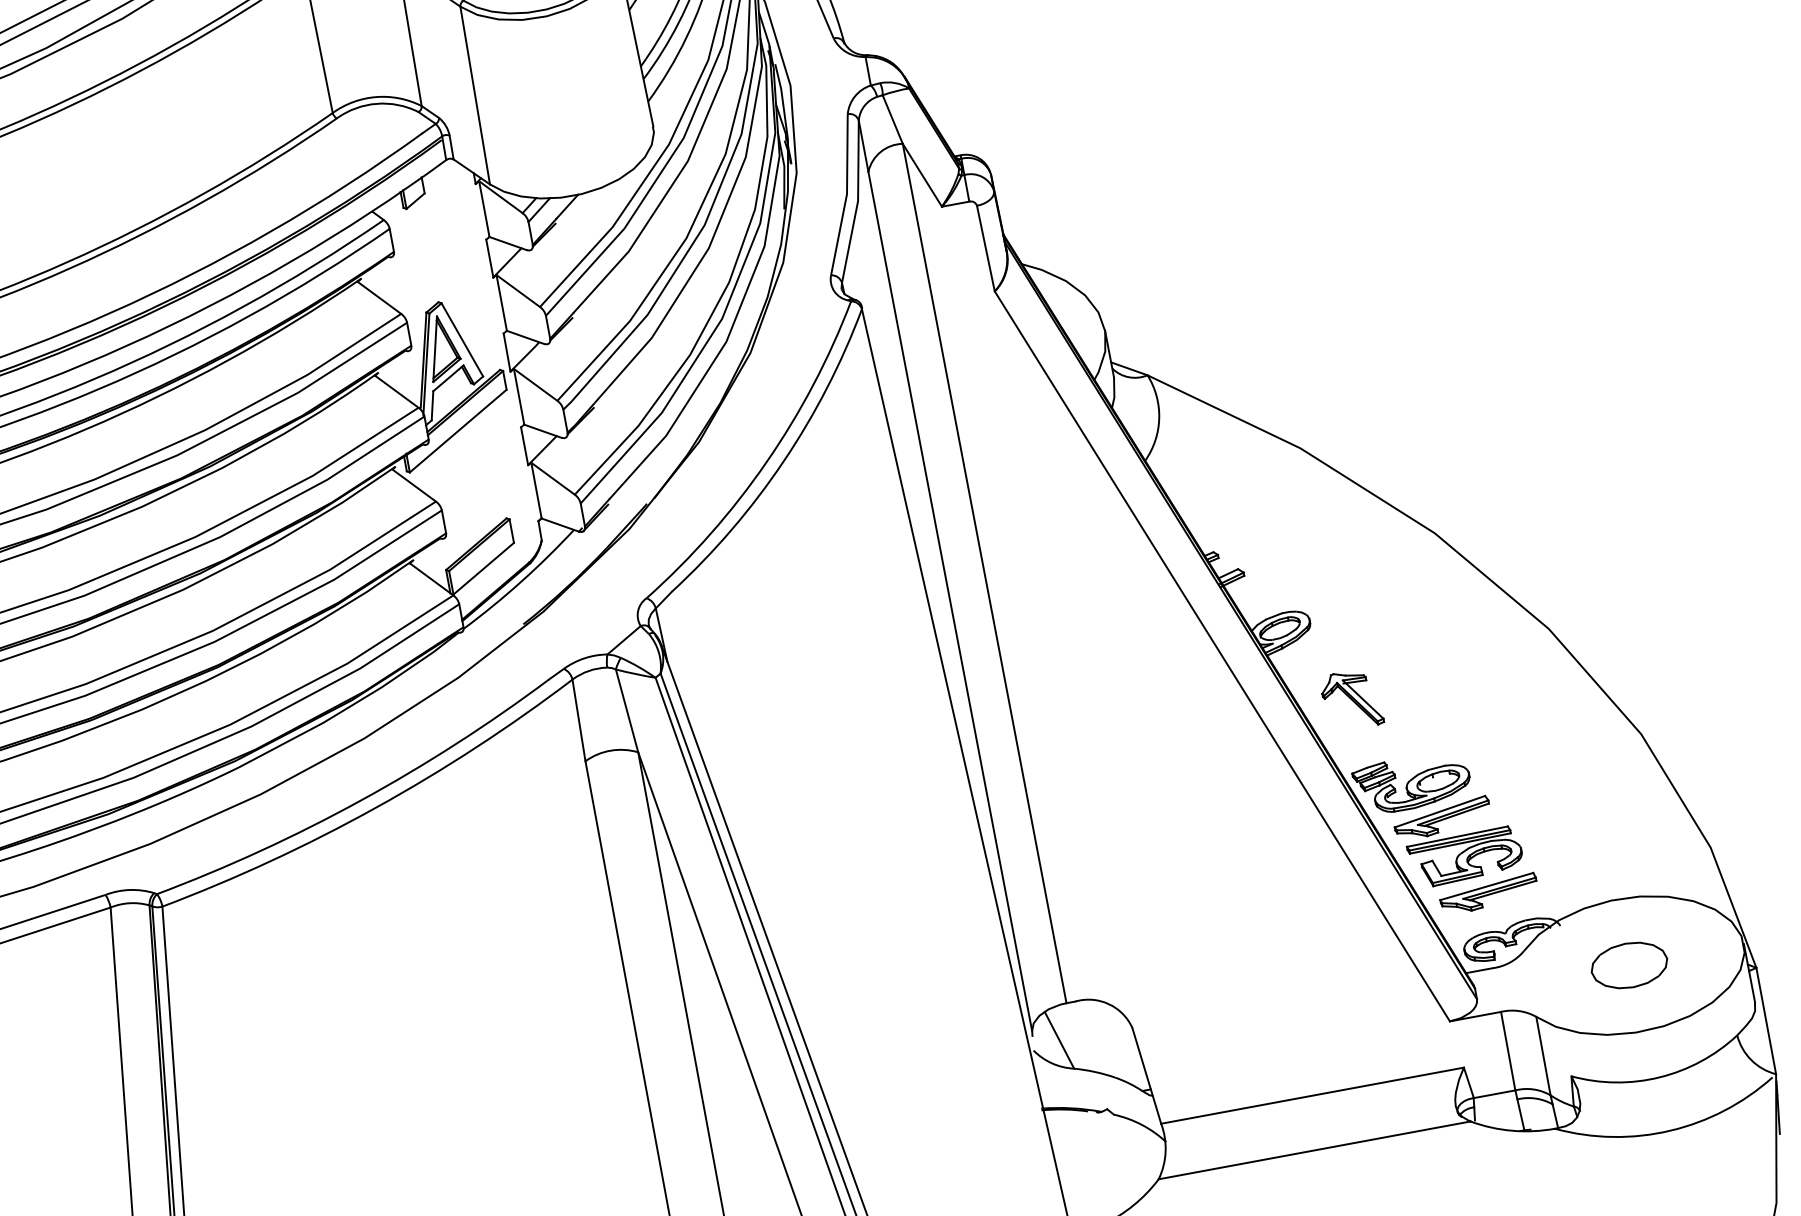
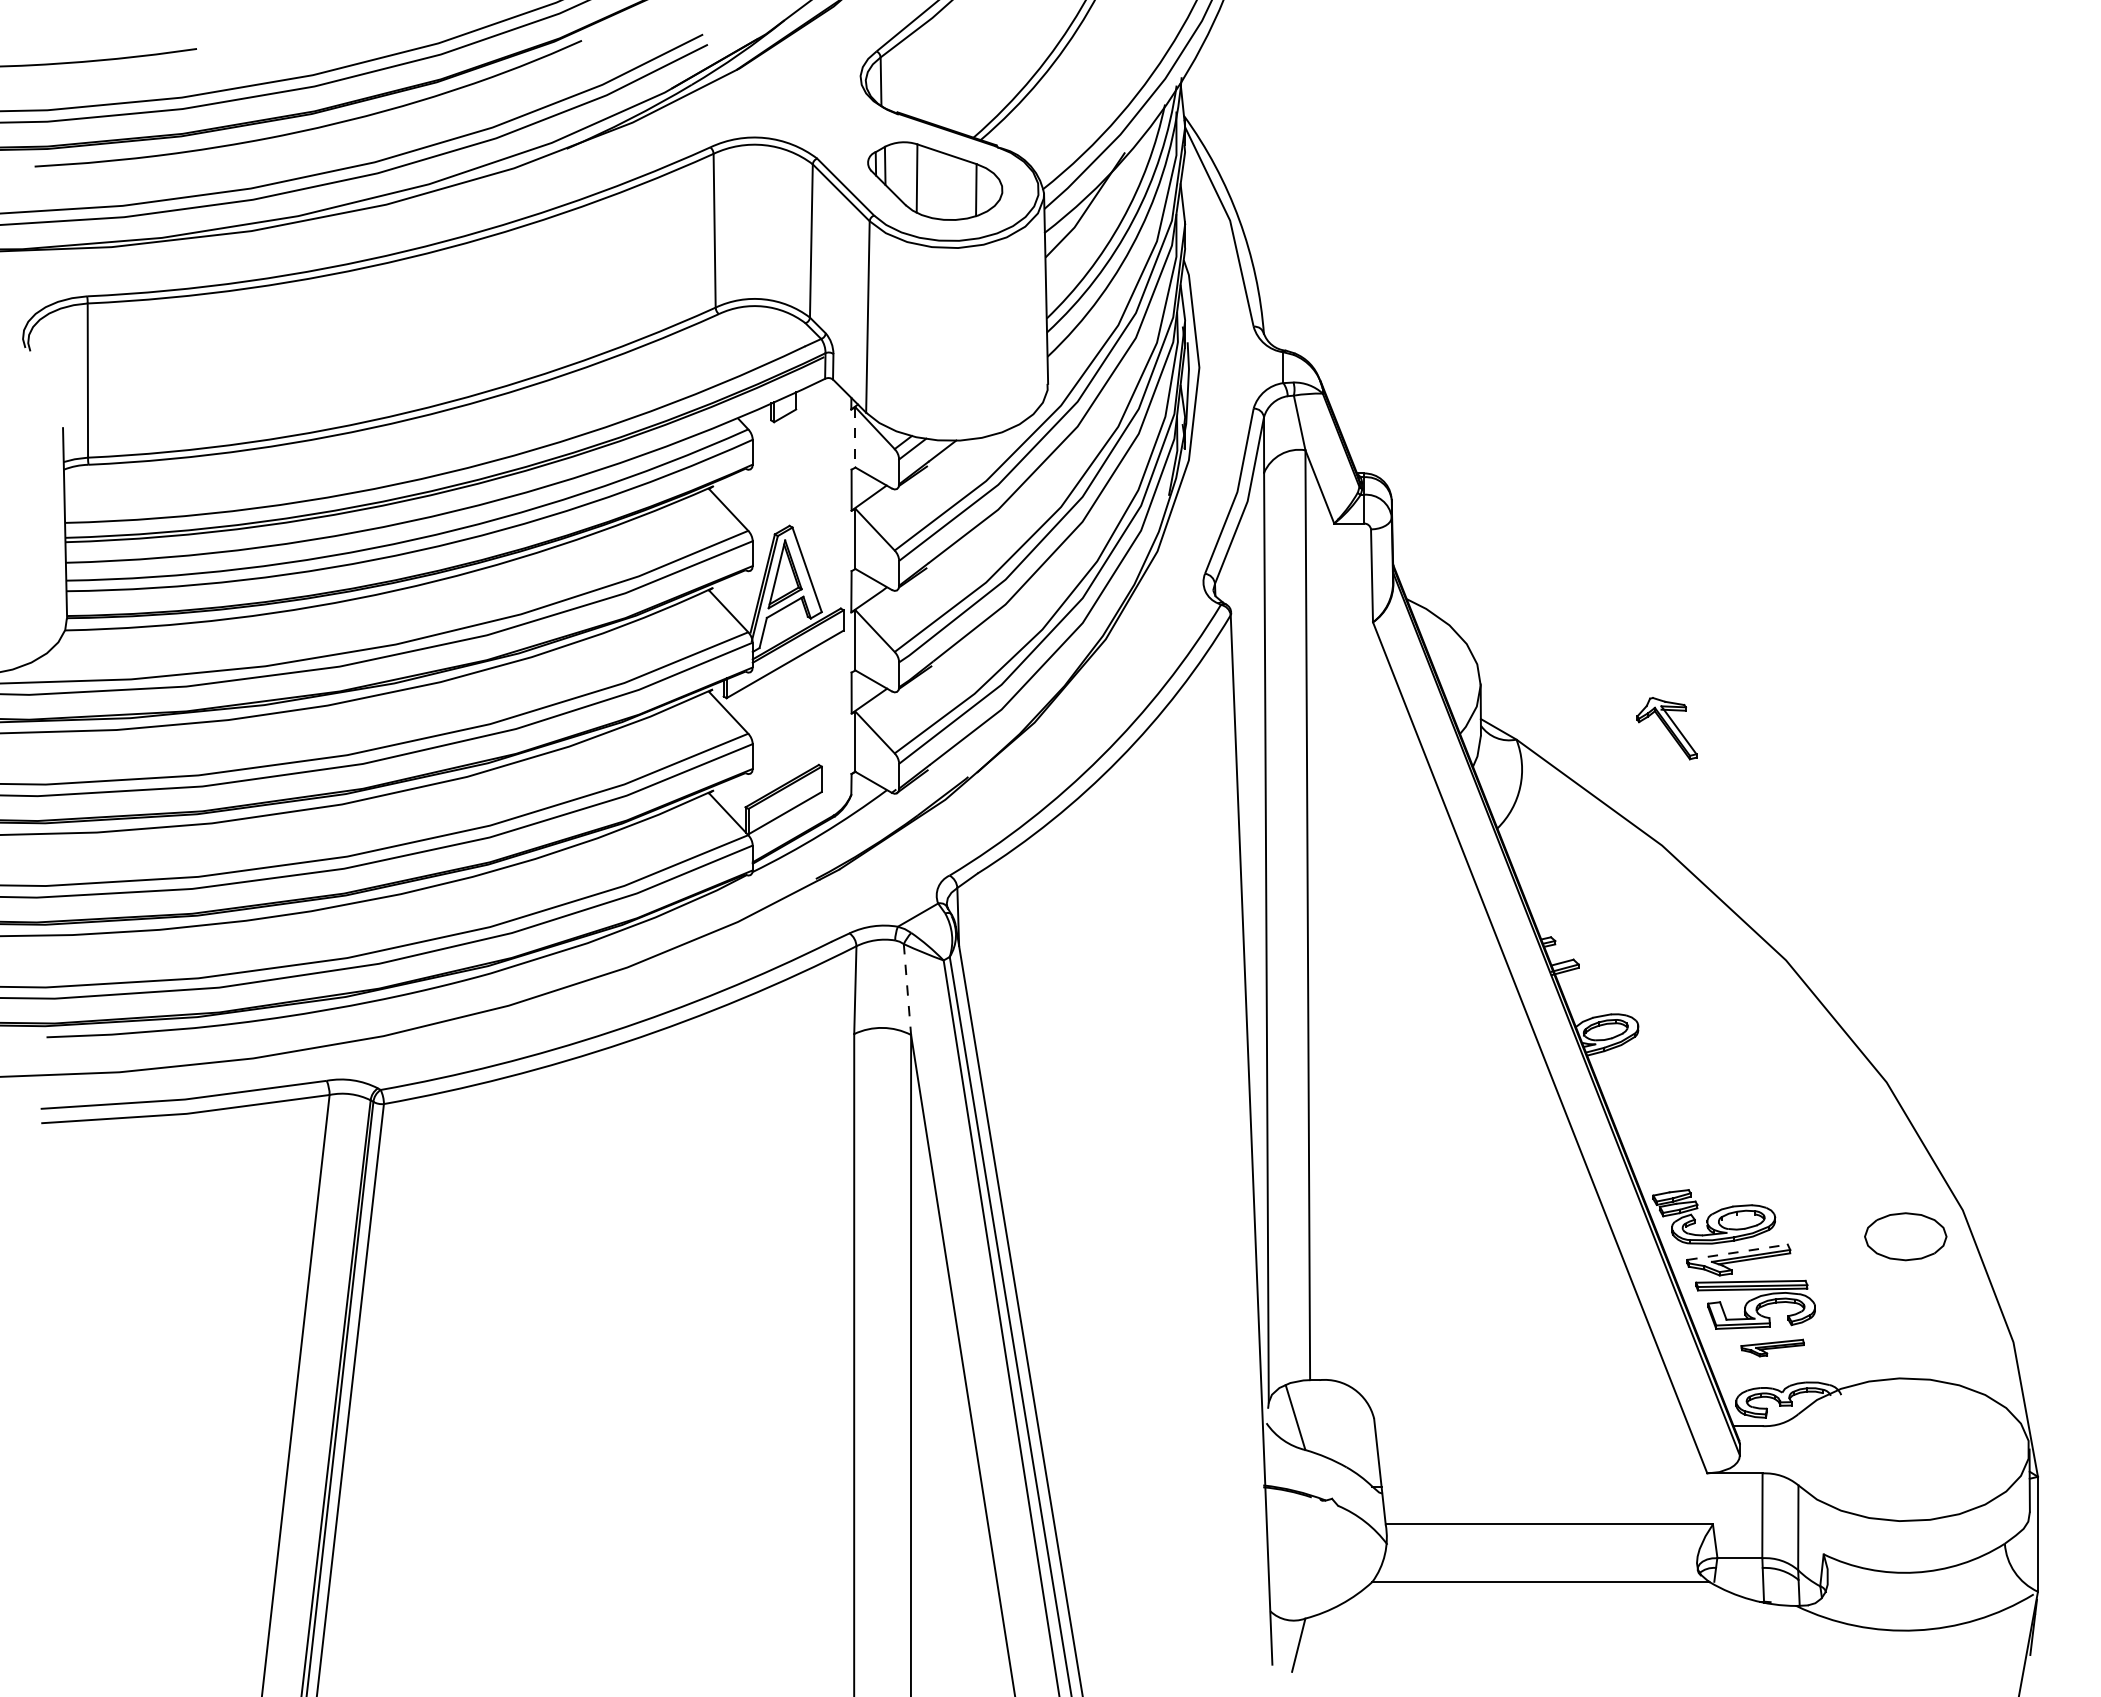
line: (484, 209) -> (855, 437), solid -> dashed
part: (1351, 700) -> (1666, 728), moved
line: (627, 710) -> (907, 989), solid -> dashed
line: (1439, 811) -> (1737, 1252), solid -> dashed
part: (1488, 893) -> (1772, 1347), size x0.6
part: (1629, 965) -> (1905, 1236), moved

